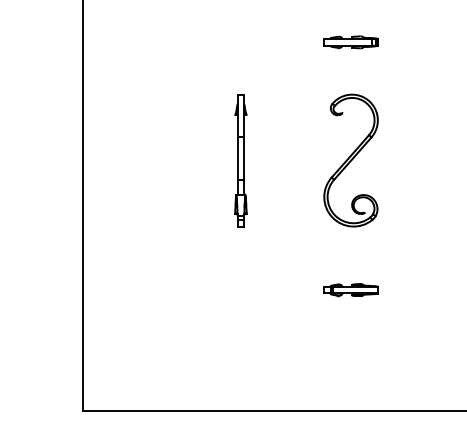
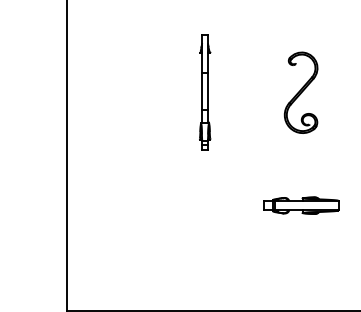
part: (350, 160) -> (300, 92), size x0.7
part: (350, 290) -> (300, 206), size x1.6

